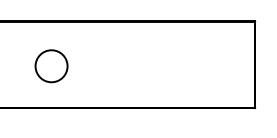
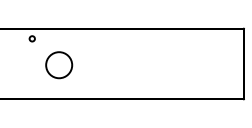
circle: (51, 66) -> (59, 65), moved

